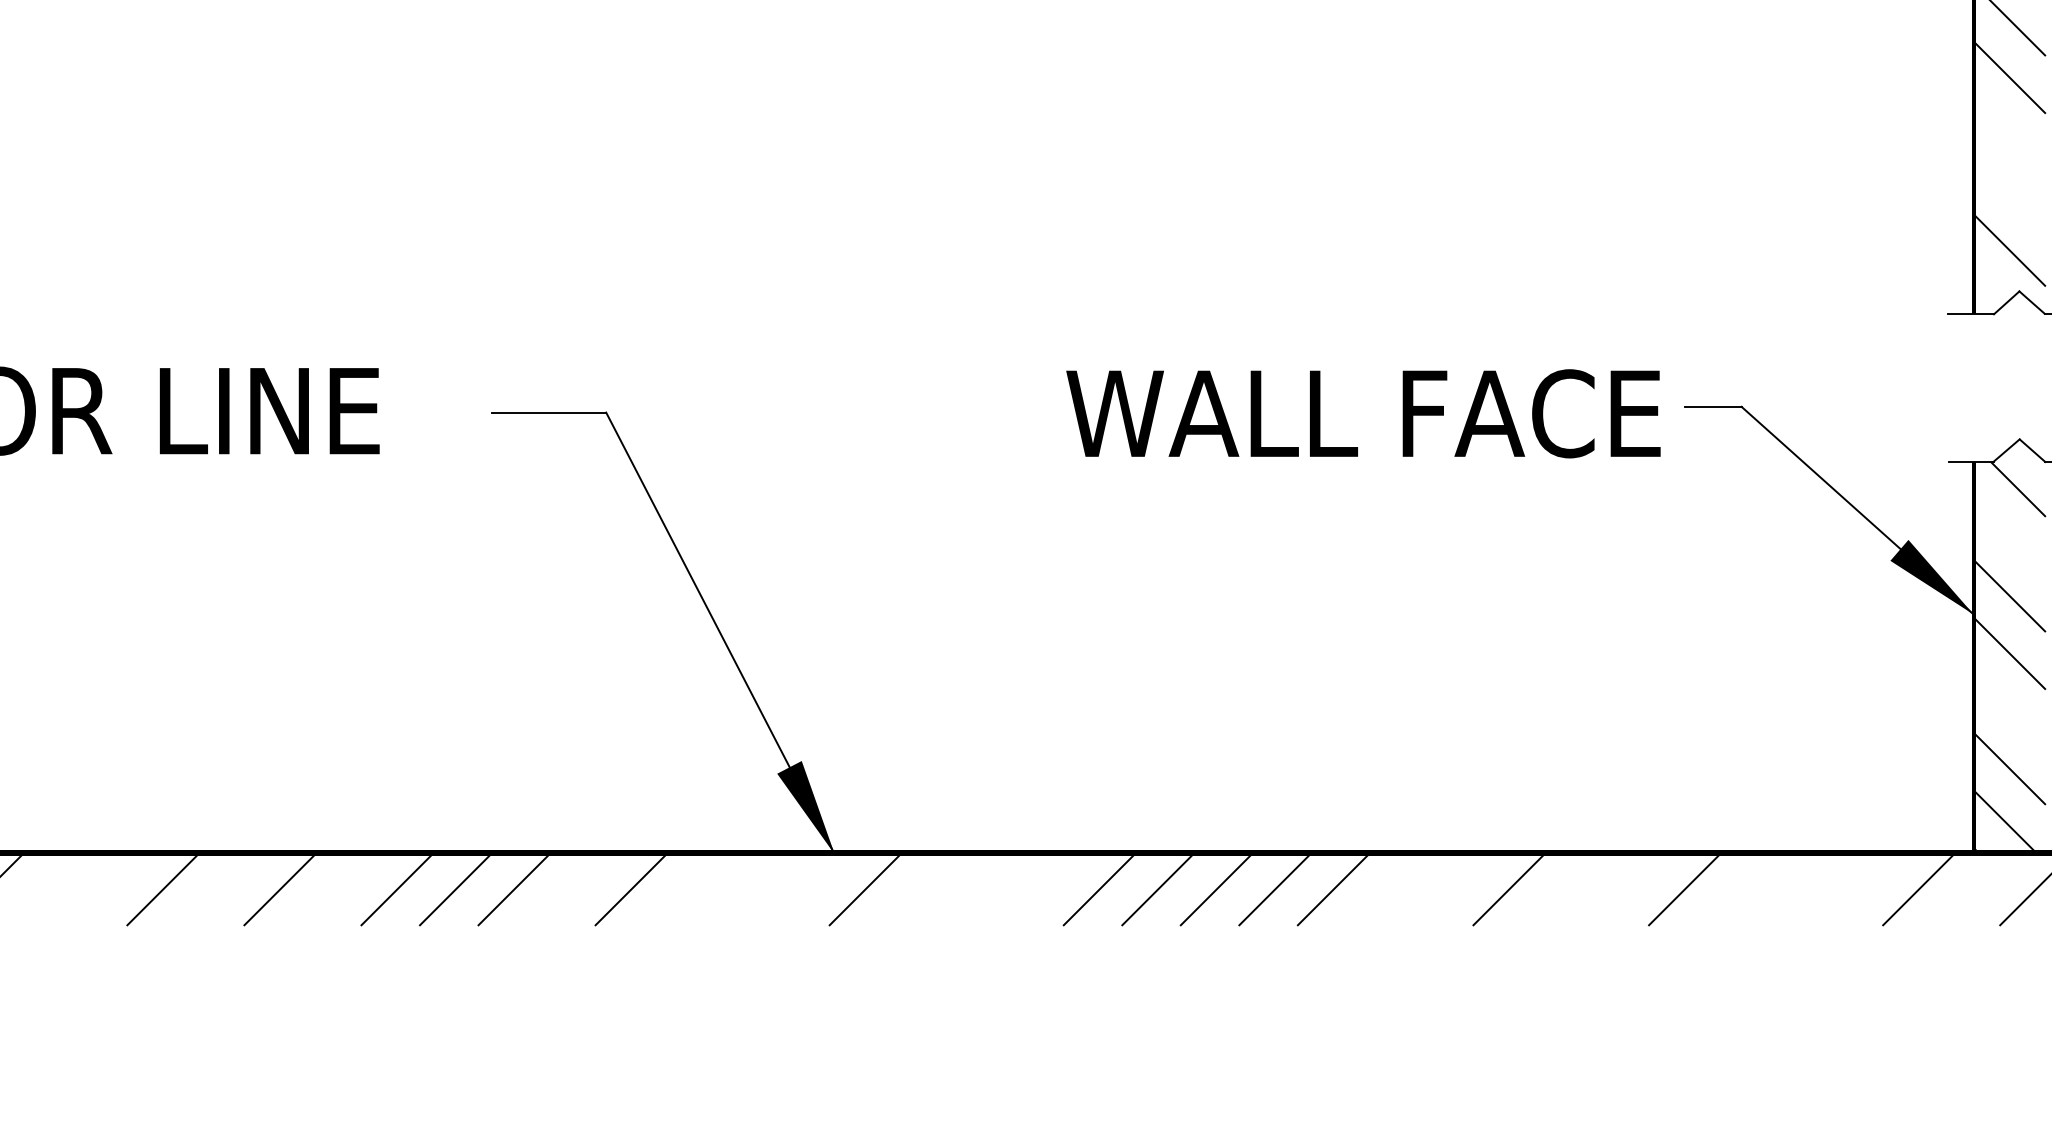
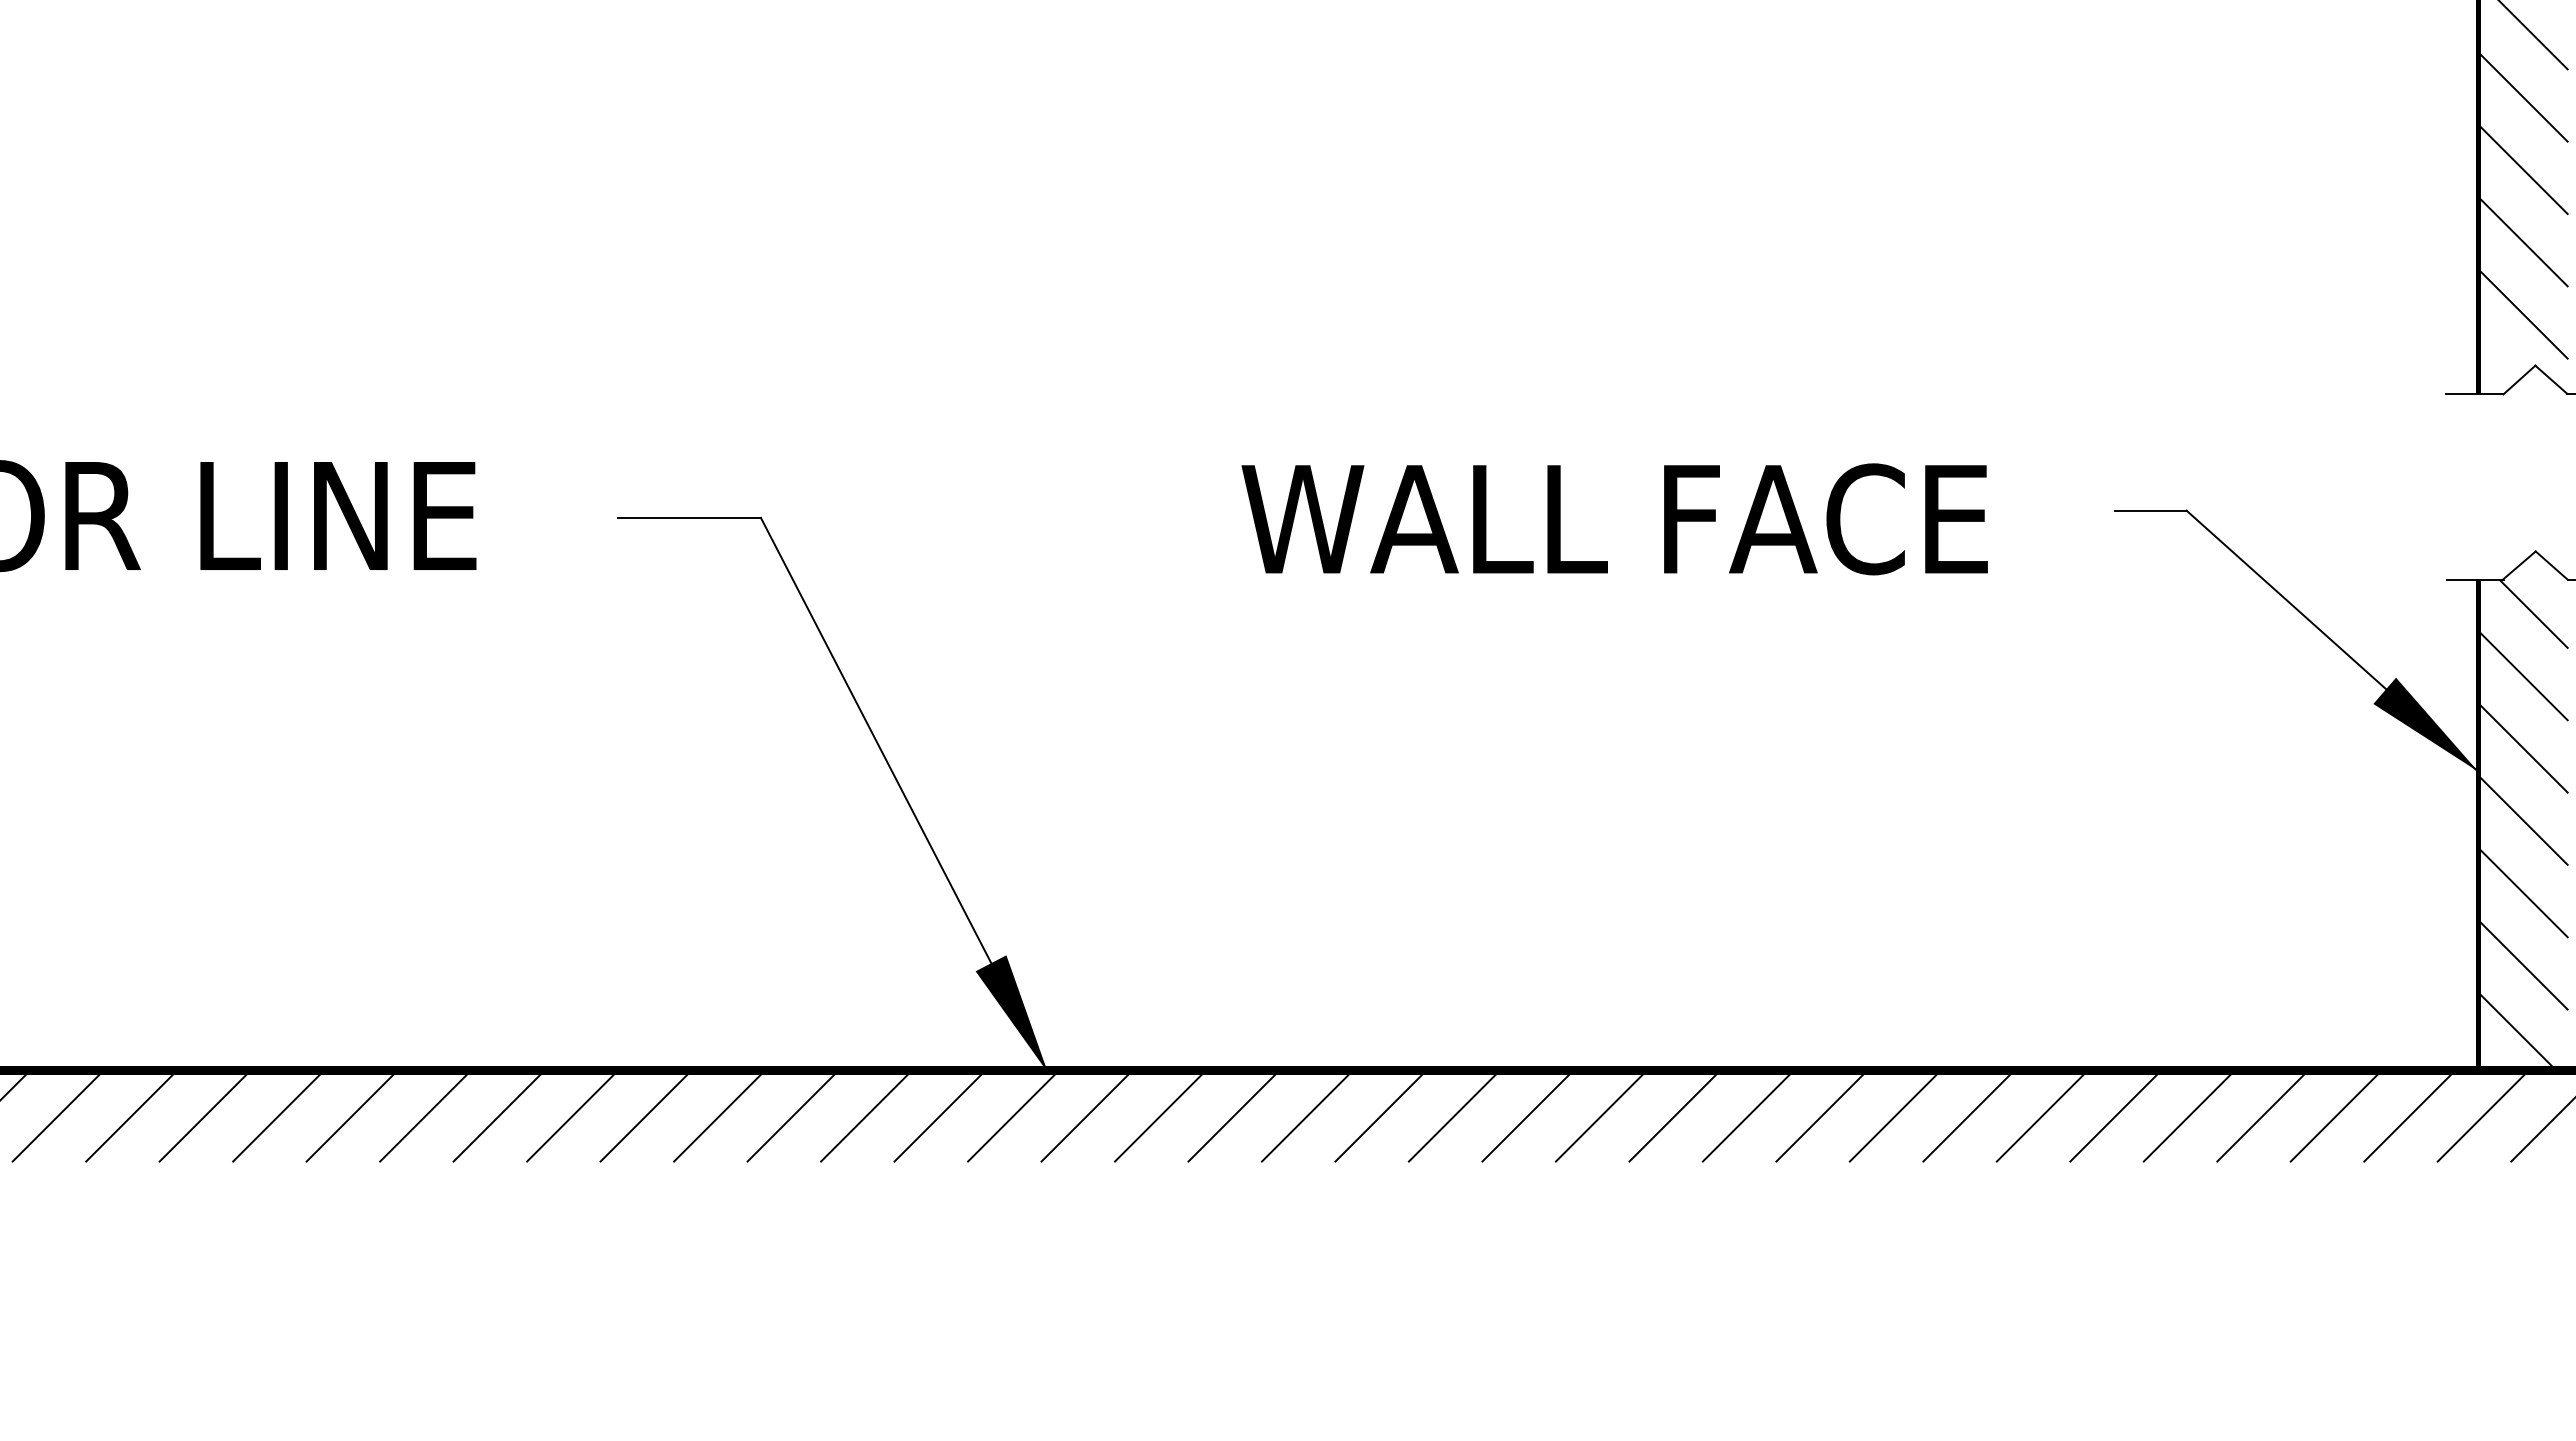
line: (2009, 134) -> (2522, 168), added
line: (2009, 192) -> (2522, 241), added
text: (1363, 413) -> (1614, 519), moved
line: (2009, 538) -> (2522, 675), added
line: (2009, 710) -> (2522, 892), added
line: (46, 888) -> (57, 1115), added
line: (104, 888) -> (131, 1115), added
line: (222, 888) -> (278, 1115), added
line: (339, 888) -> (425, 1115), added
line: (573, 888) -> (719, 1115), added
line: (690, 888) -> (866, 1115), added
line: (748, 888) -> (939, 1115), added
line: (807, 888) -> (1013, 1115), added
line: (924, 888) -> (1160, 1115), added
line: (982, 888) -> (1233, 1115), added
line: (1040, 888) -> (1306, 1115), added
line: (1391, 888) -> (1747, 1115), added
line: (1450, 888) -> (1821, 1115), added
line: (1567, 888) -> (1968, 1115), added
line: (1626, 888) -> (2041, 1115), added
line: (1743, 888) -> (2188, 1115), added
line: (1802, 888) -> (2262, 1115), added
line: (1860, 888) -> (2335, 1115), added
line: (1977, 888) -> (2482, 1115), added

